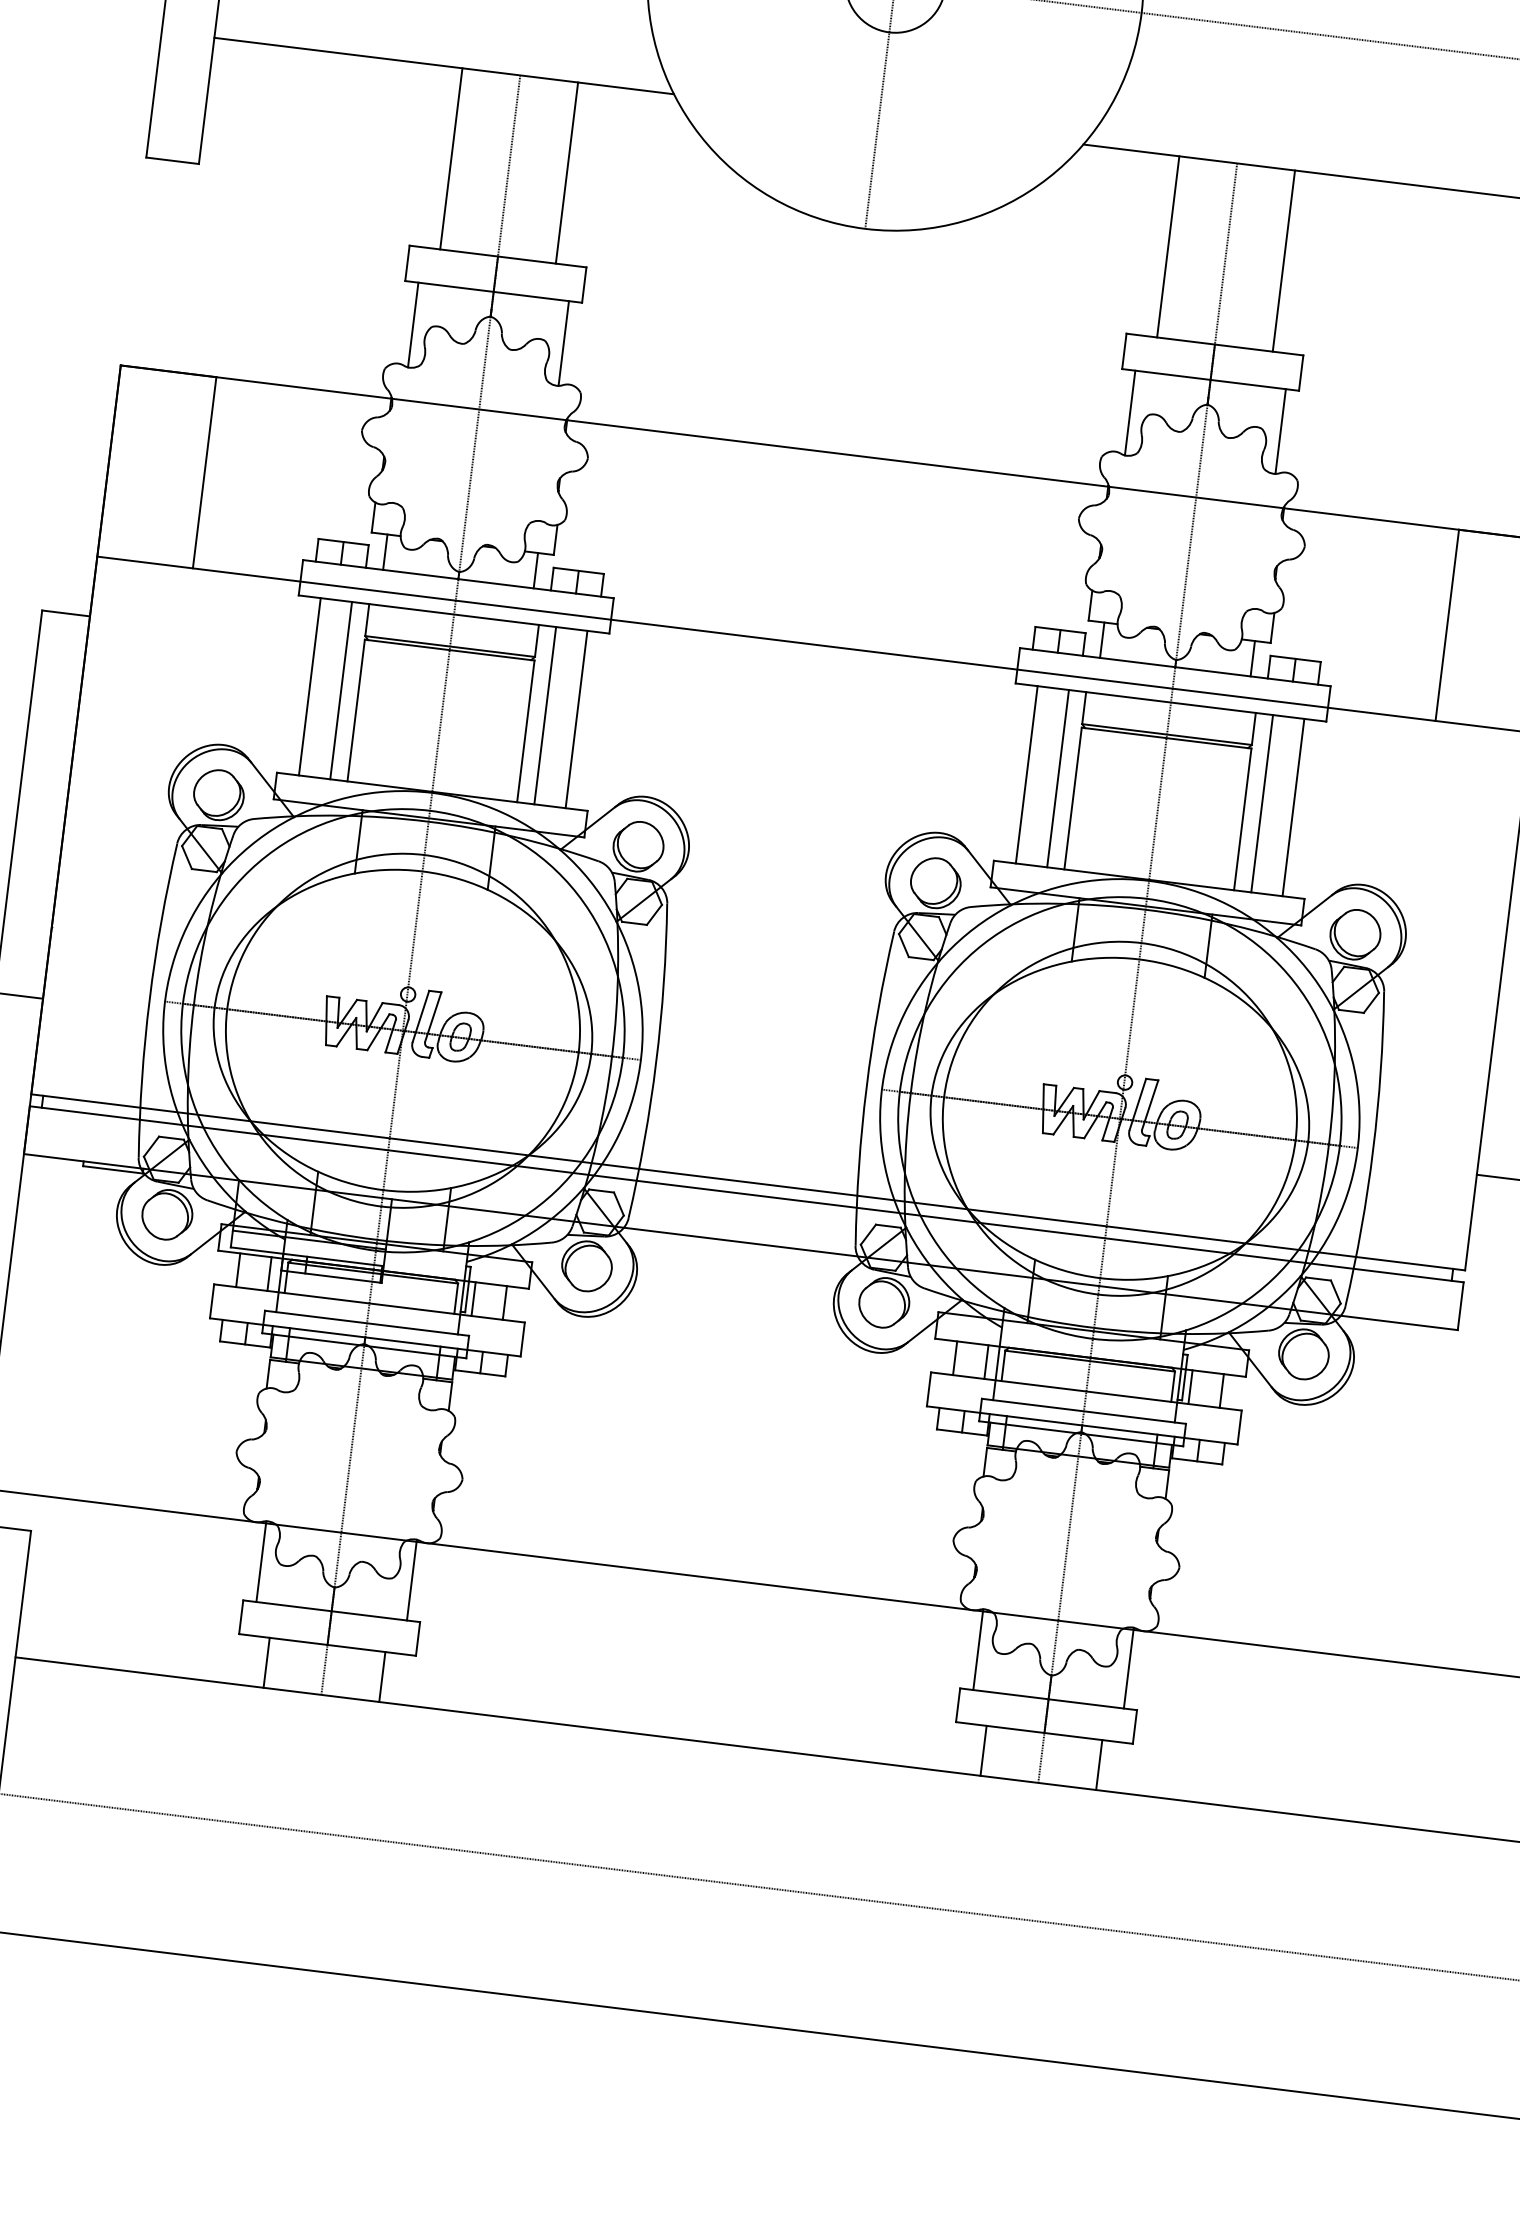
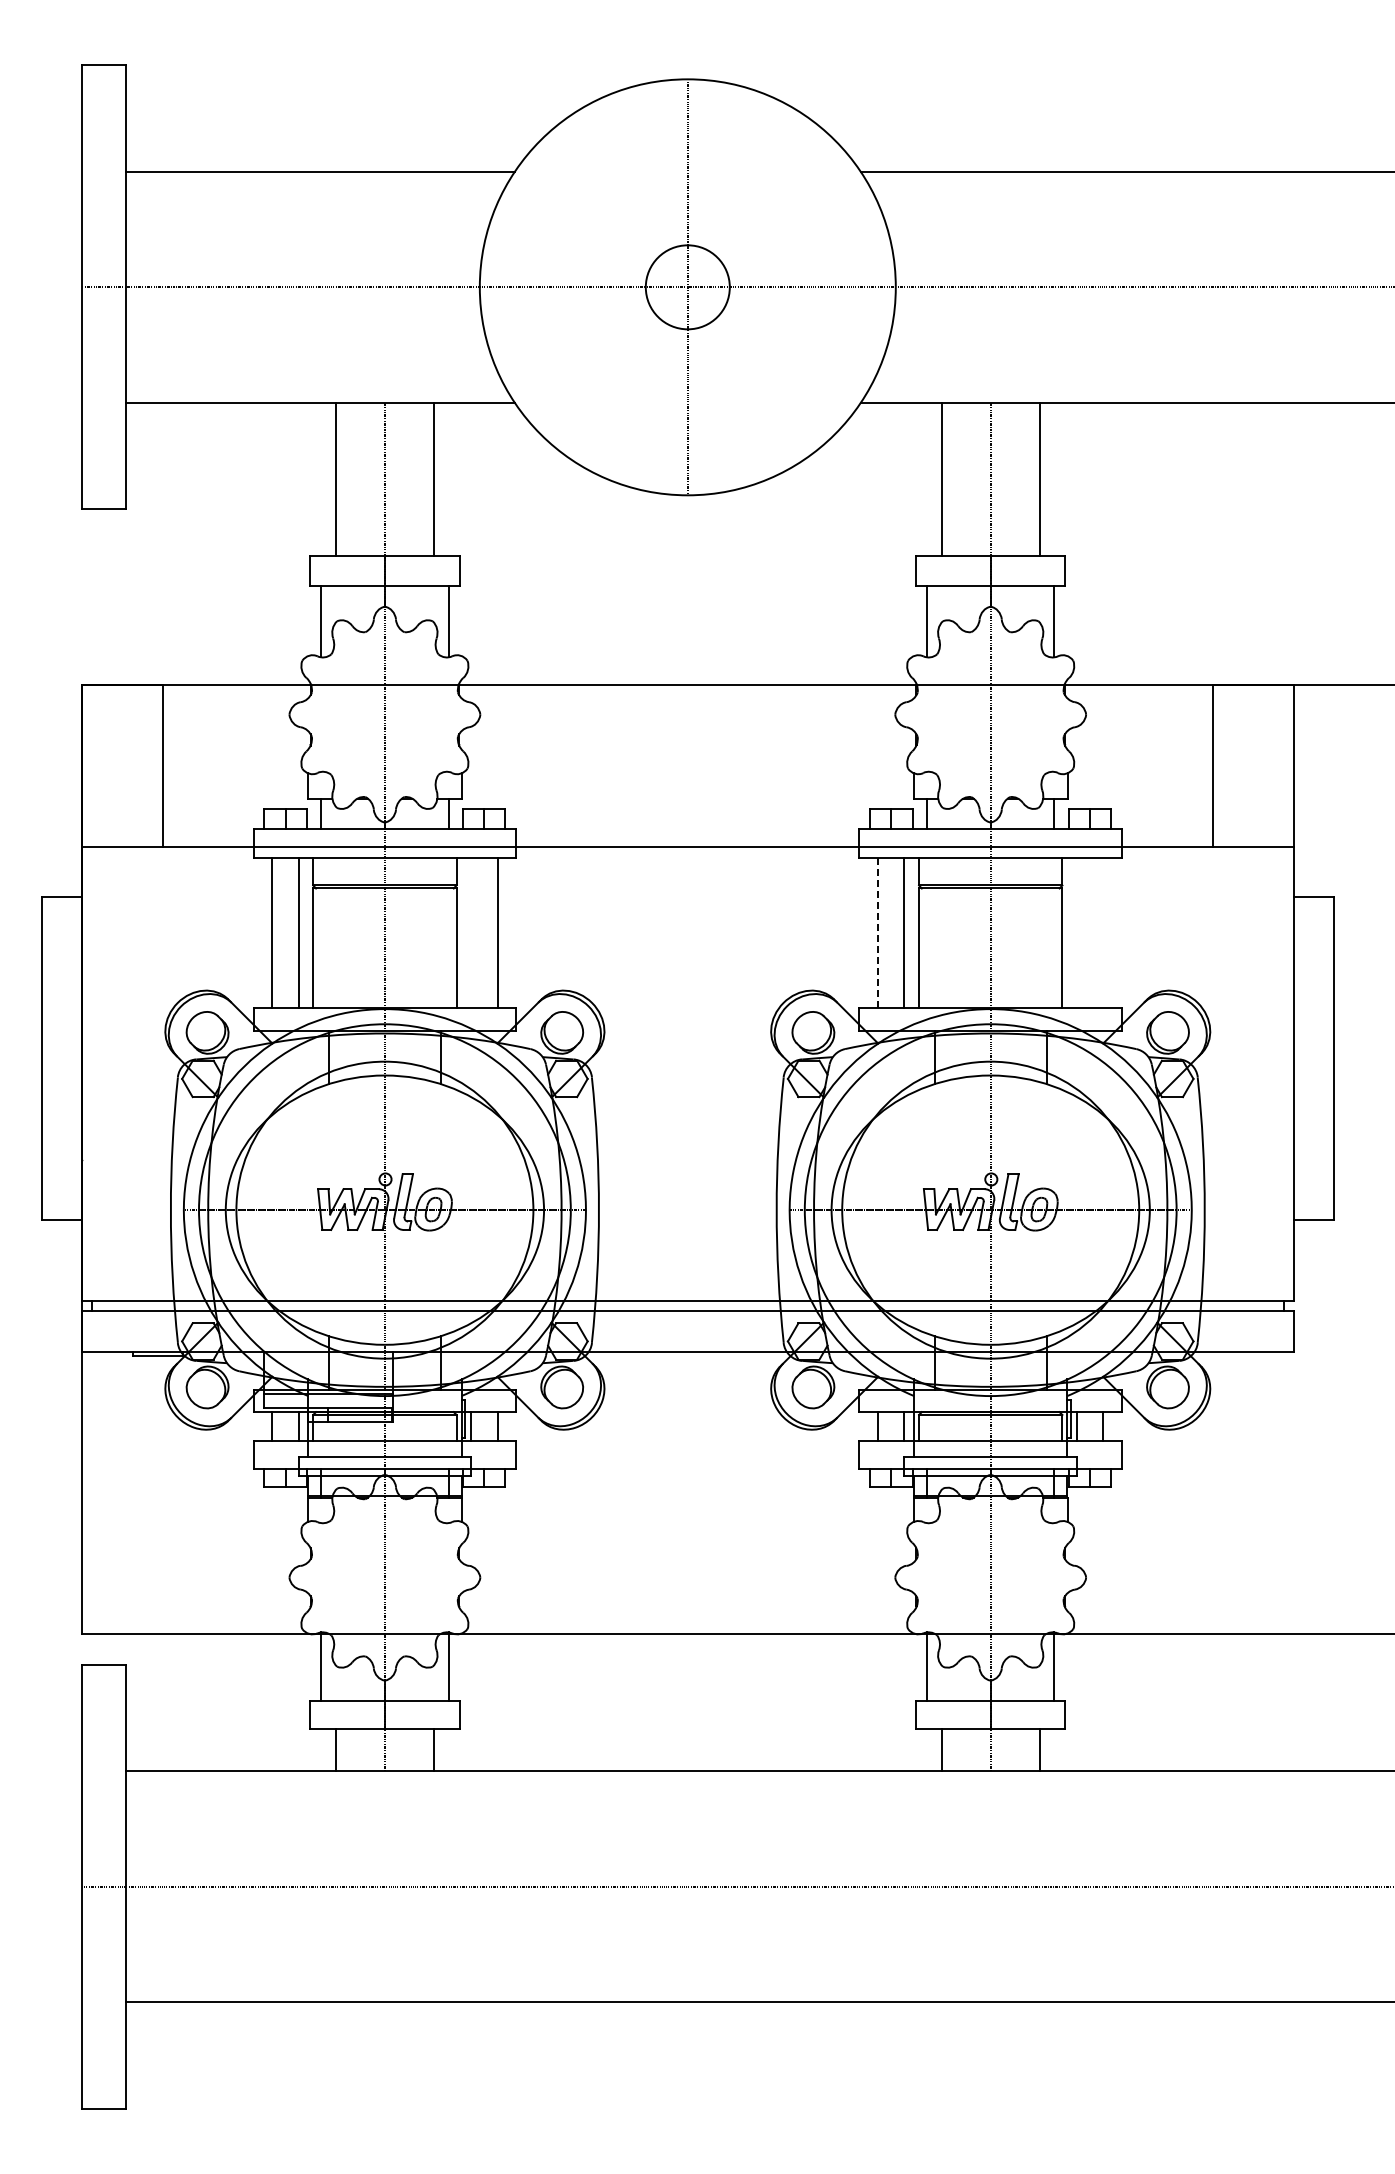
line: (545, 715) -> (471, 933), removed
line: (1027, 775) -> (878, 933), solid -> dashed
line: (1261, 803) -> (1076, 933), removed
line: (1293, 807) -> (1103, 933), removed

